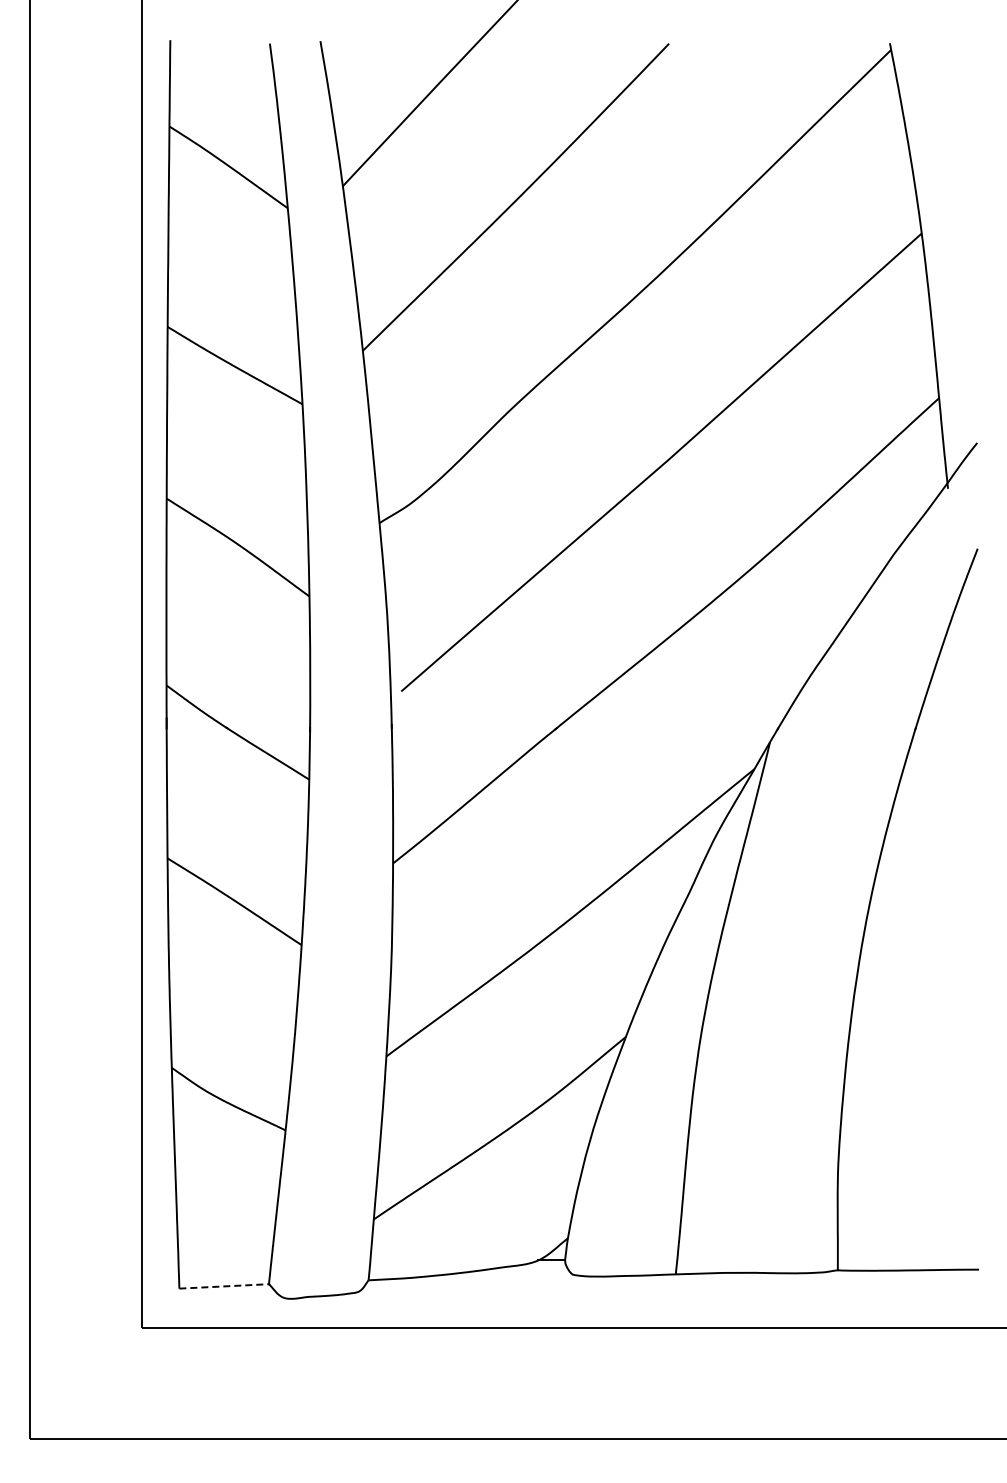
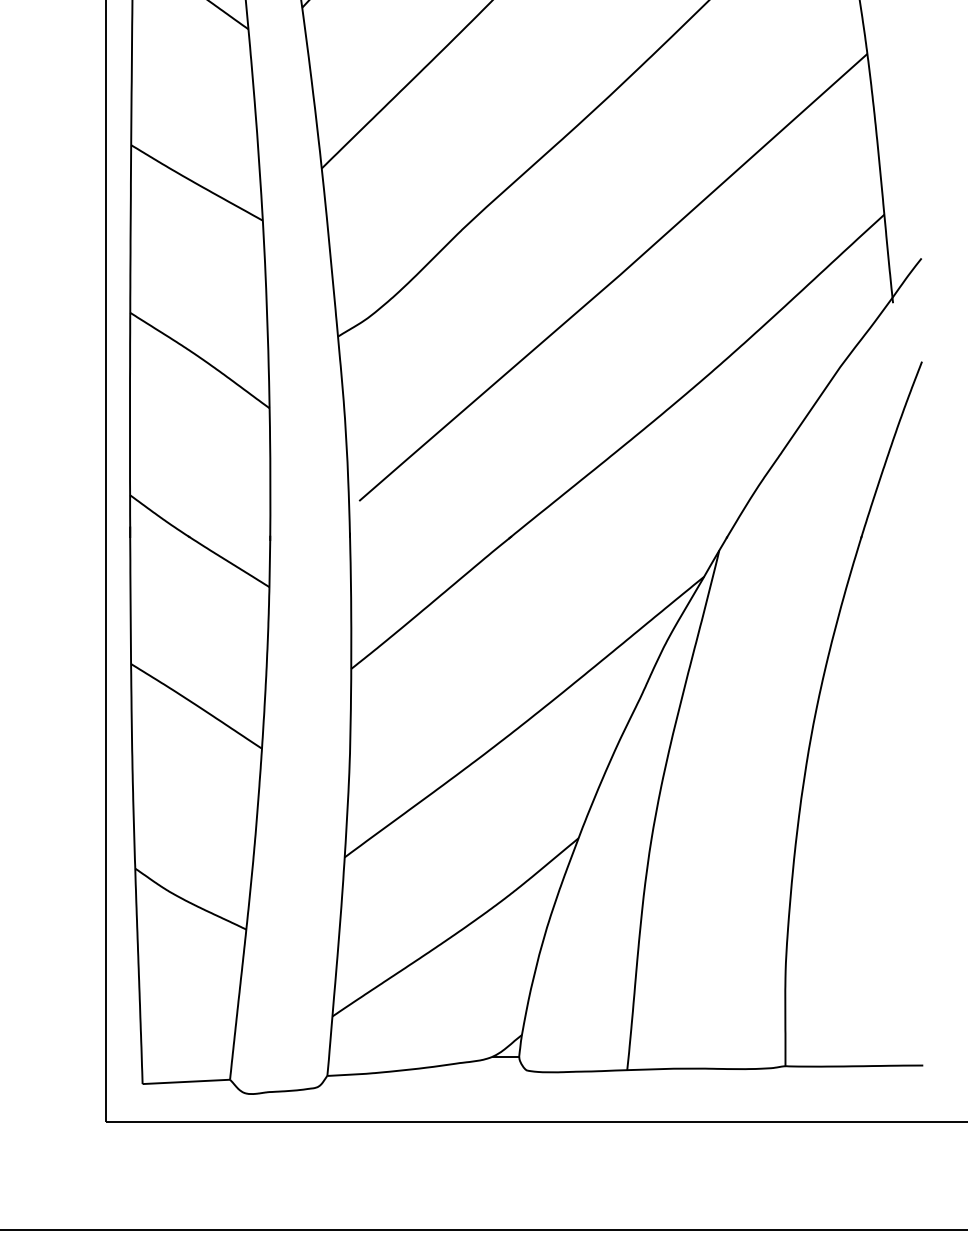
line: (225, 1286) -> (187, 1081), dashed -> solid

